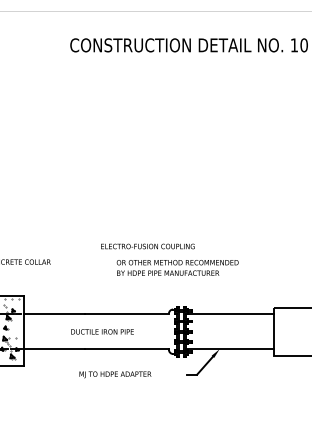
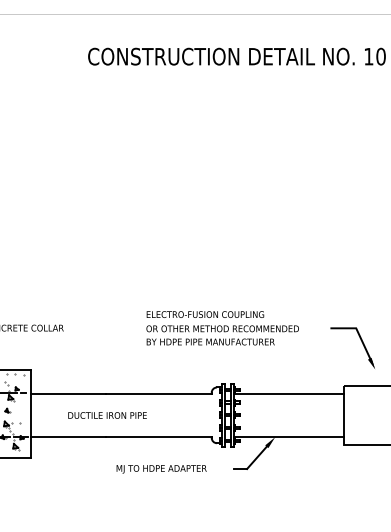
text: (148, 246) -> (205, 314), moved
part: (288, 273) -> (361, 342), added
text: (102, 331) -> (107, 415), moved
text: (115, 374) -> (161, 469), moved

